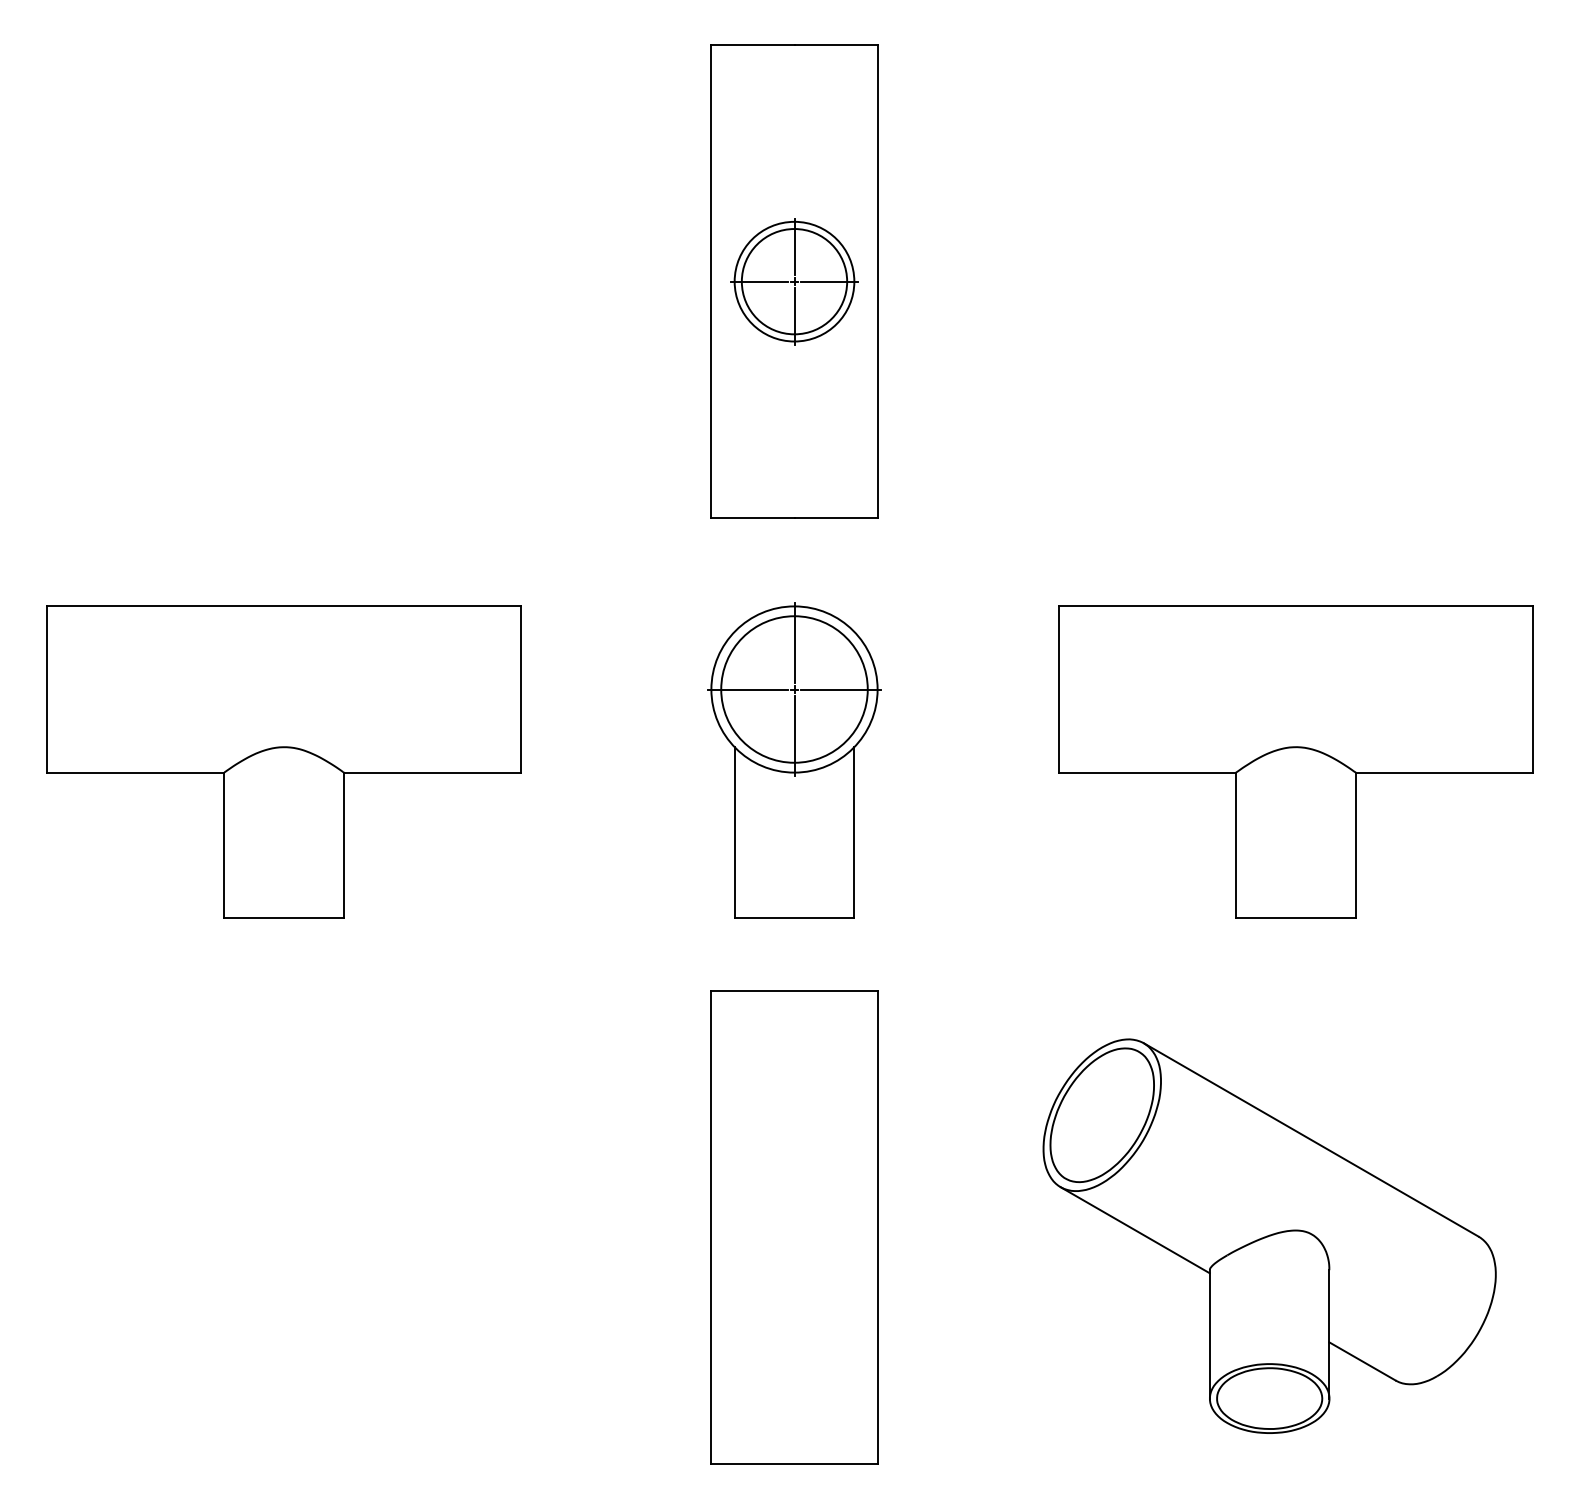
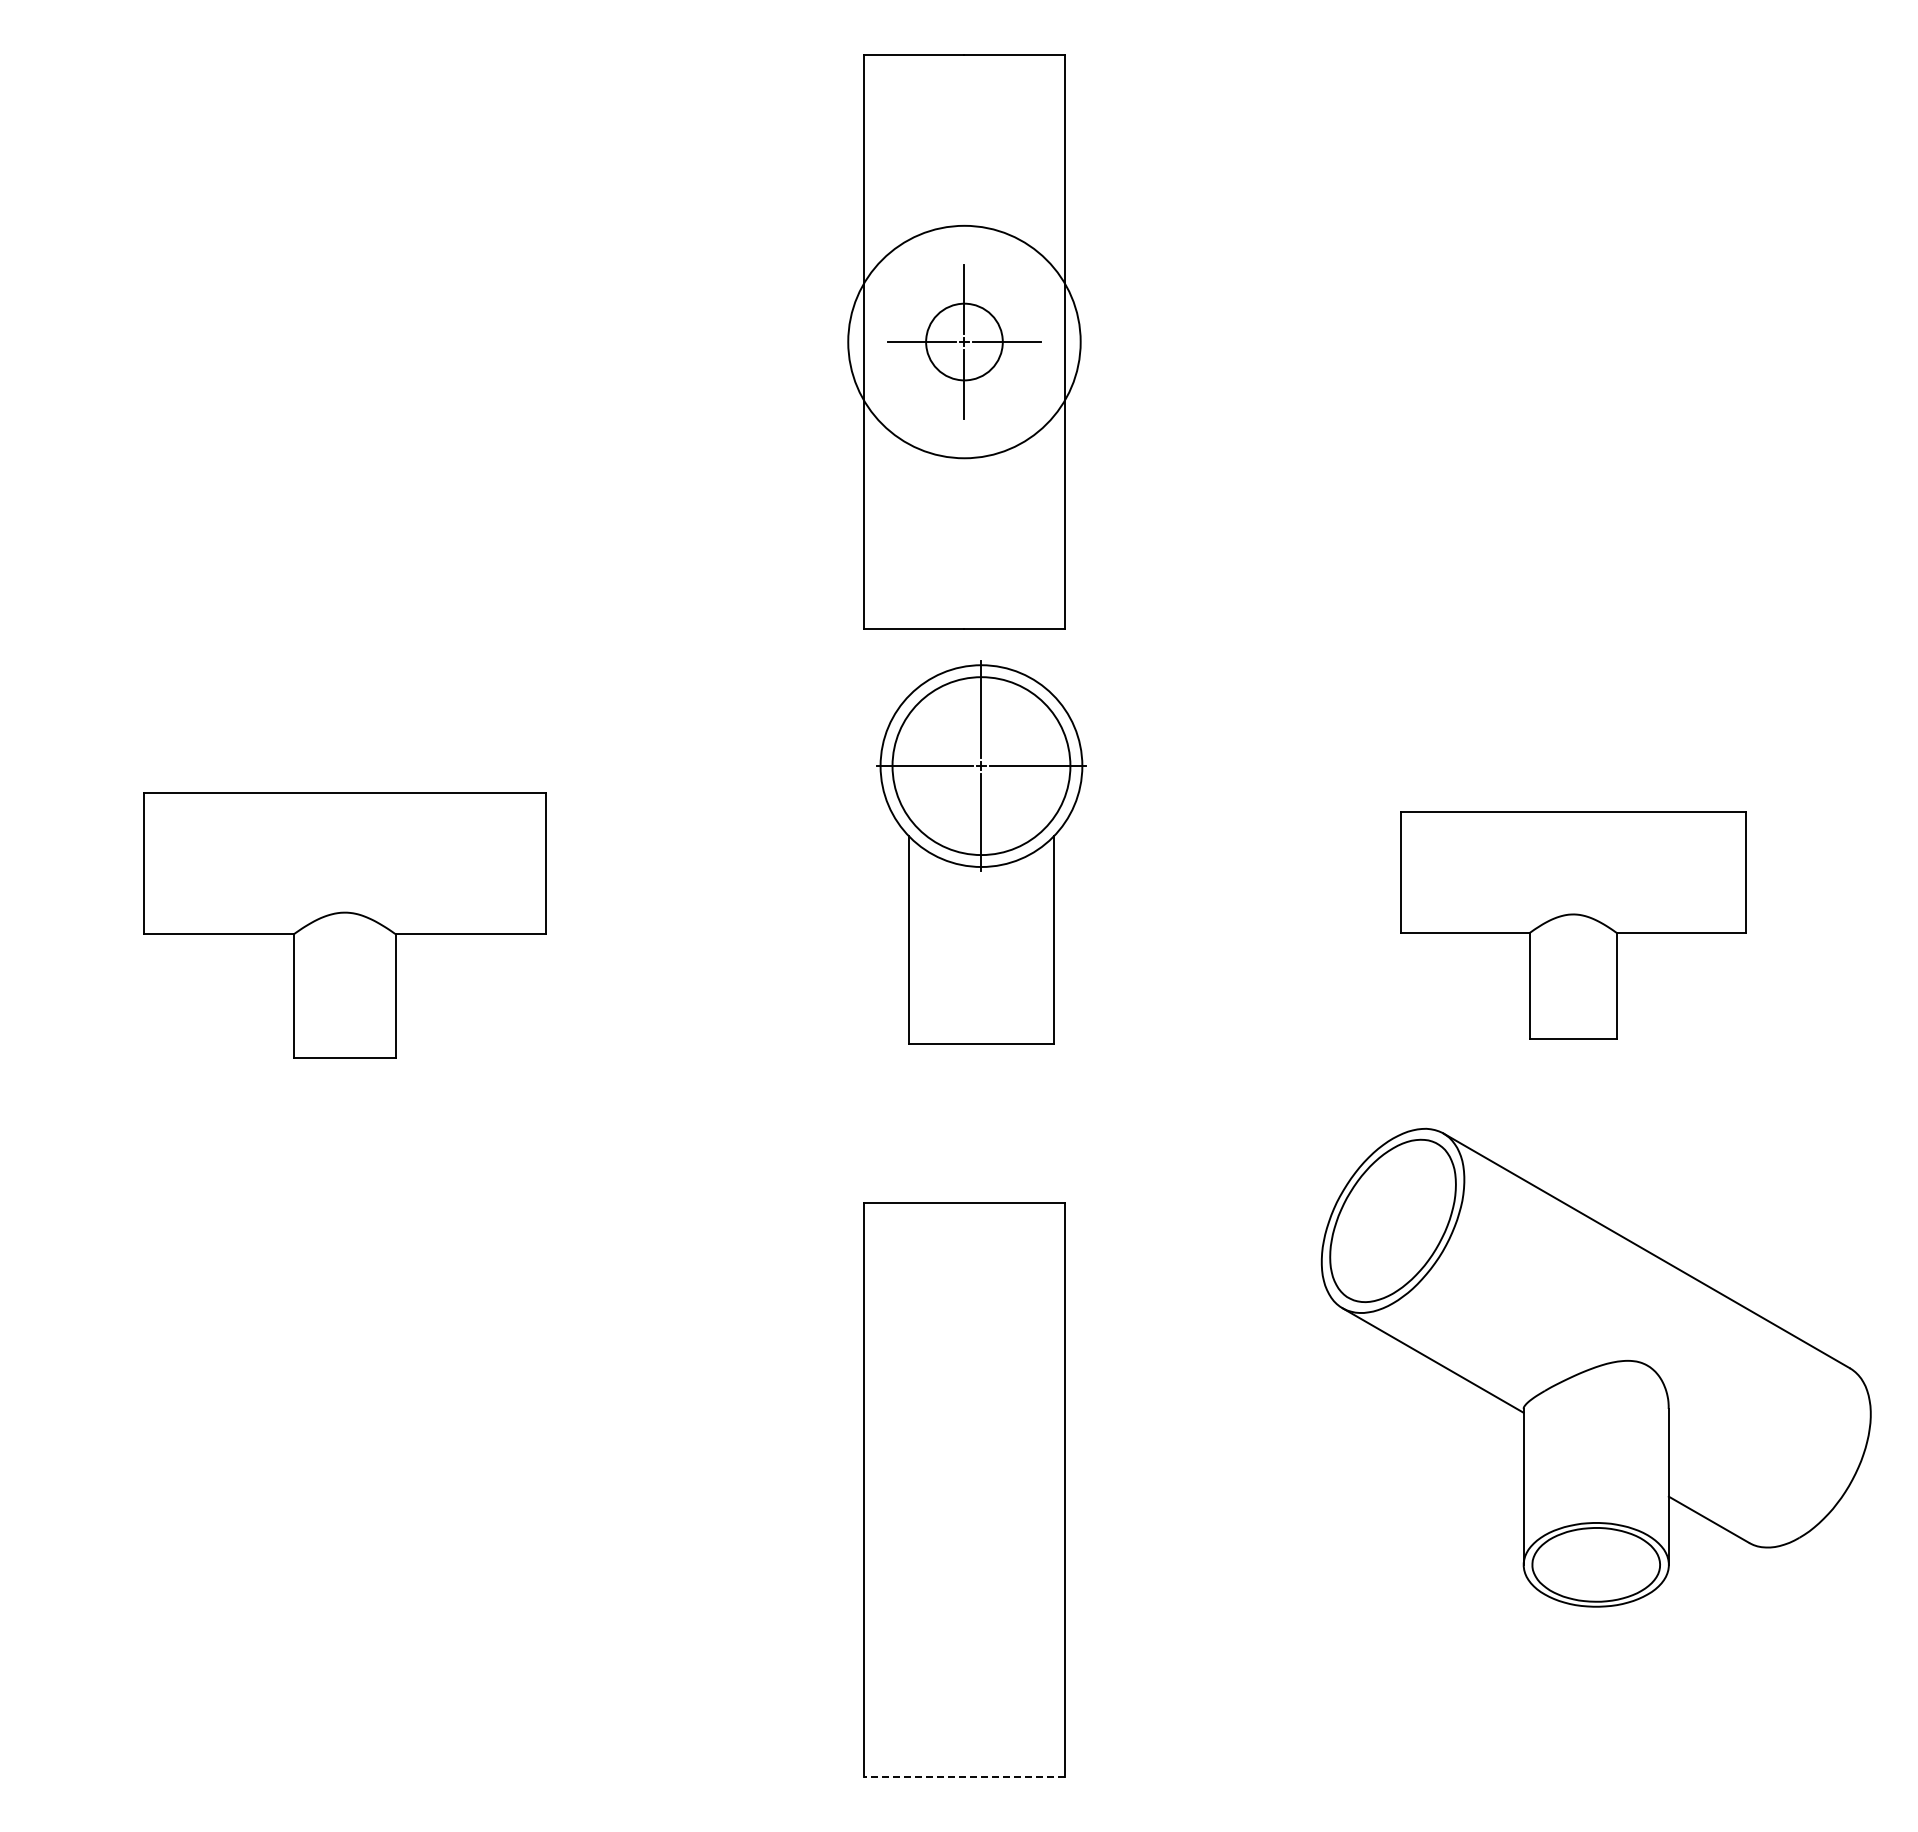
circle: (794, 281) -> (964, 341), size x0.6
circle: (794, 281) -> (964, 341), size x1.6
part: (794, 760) -> (981, 852), moved
part: (283, 762) -> (344, 925), size x0.7
part: (1296, 762) -> (1573, 925), size x0.6
part: (1269, 1236) -> (1595, 1367), moved
line: (794, 1464) -> (964, 1777), solid -> dashed

